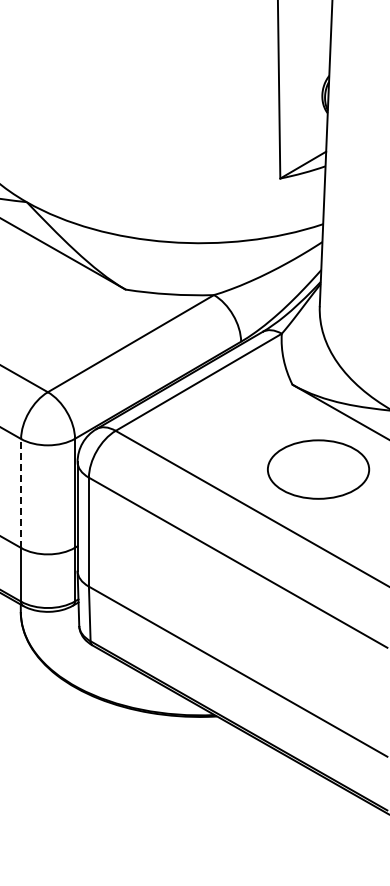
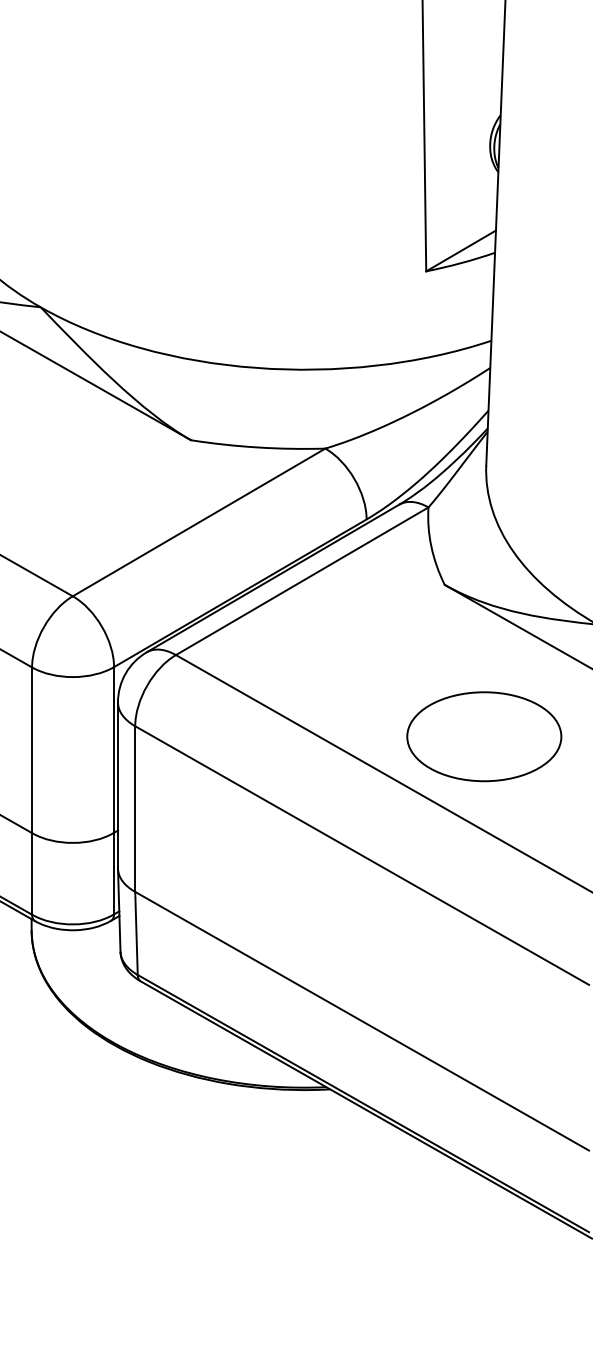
part: (318, 469) -> (484, 736), moved
line: (21, 492) -> (32, 748), dashed -> solid

